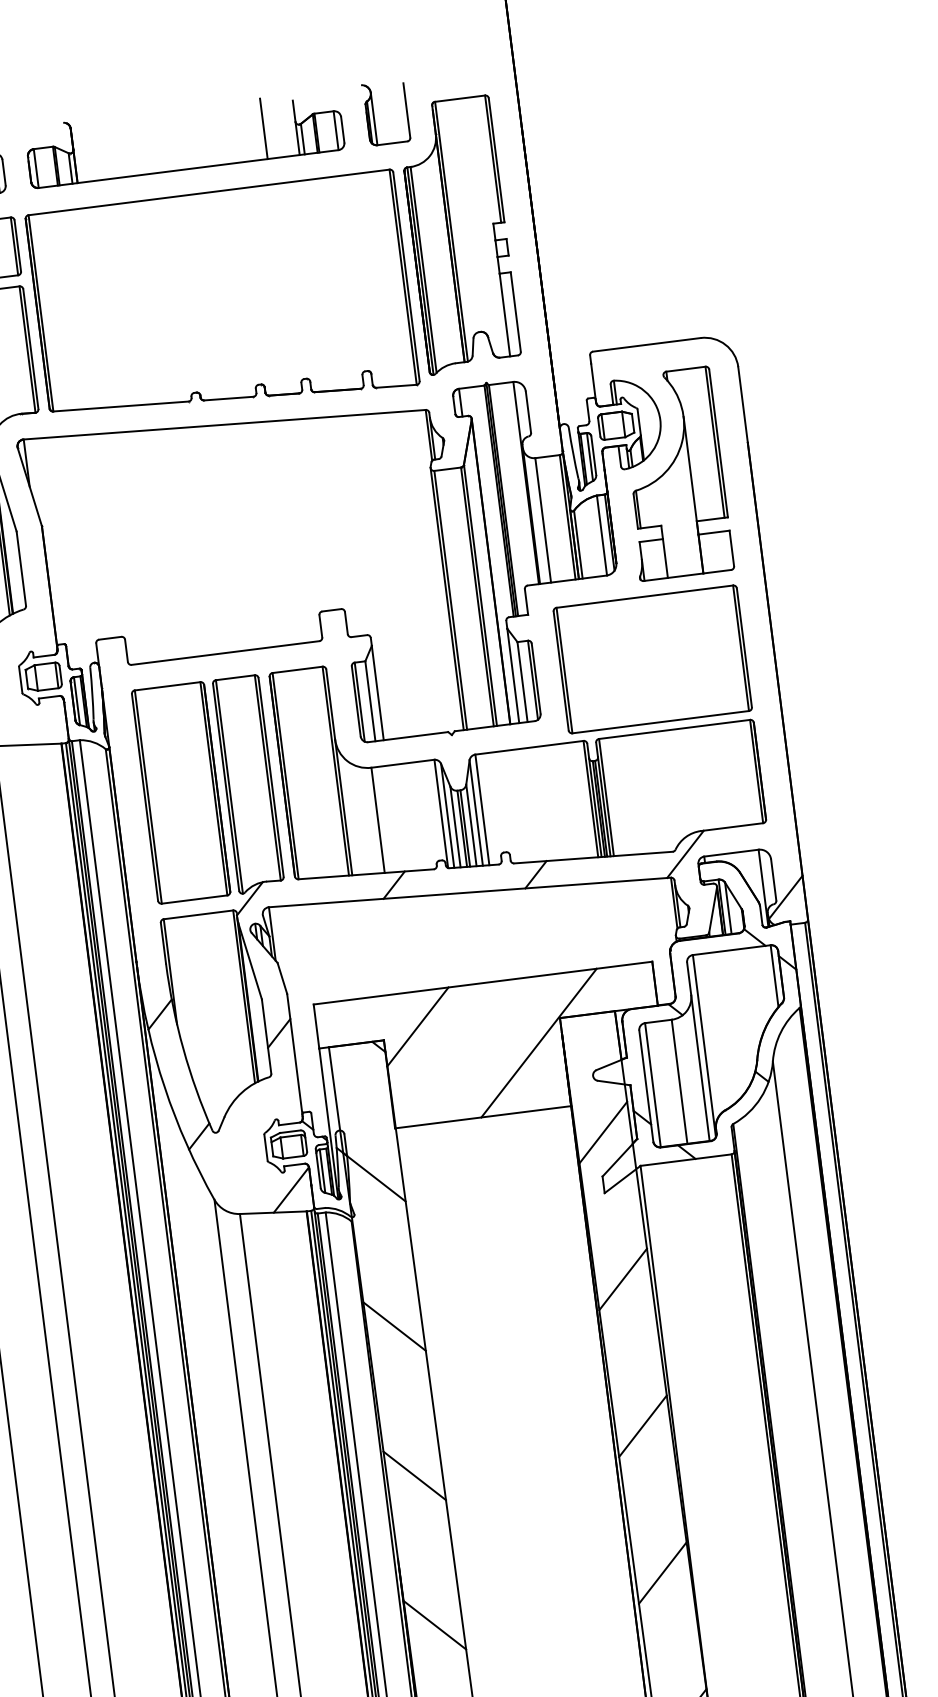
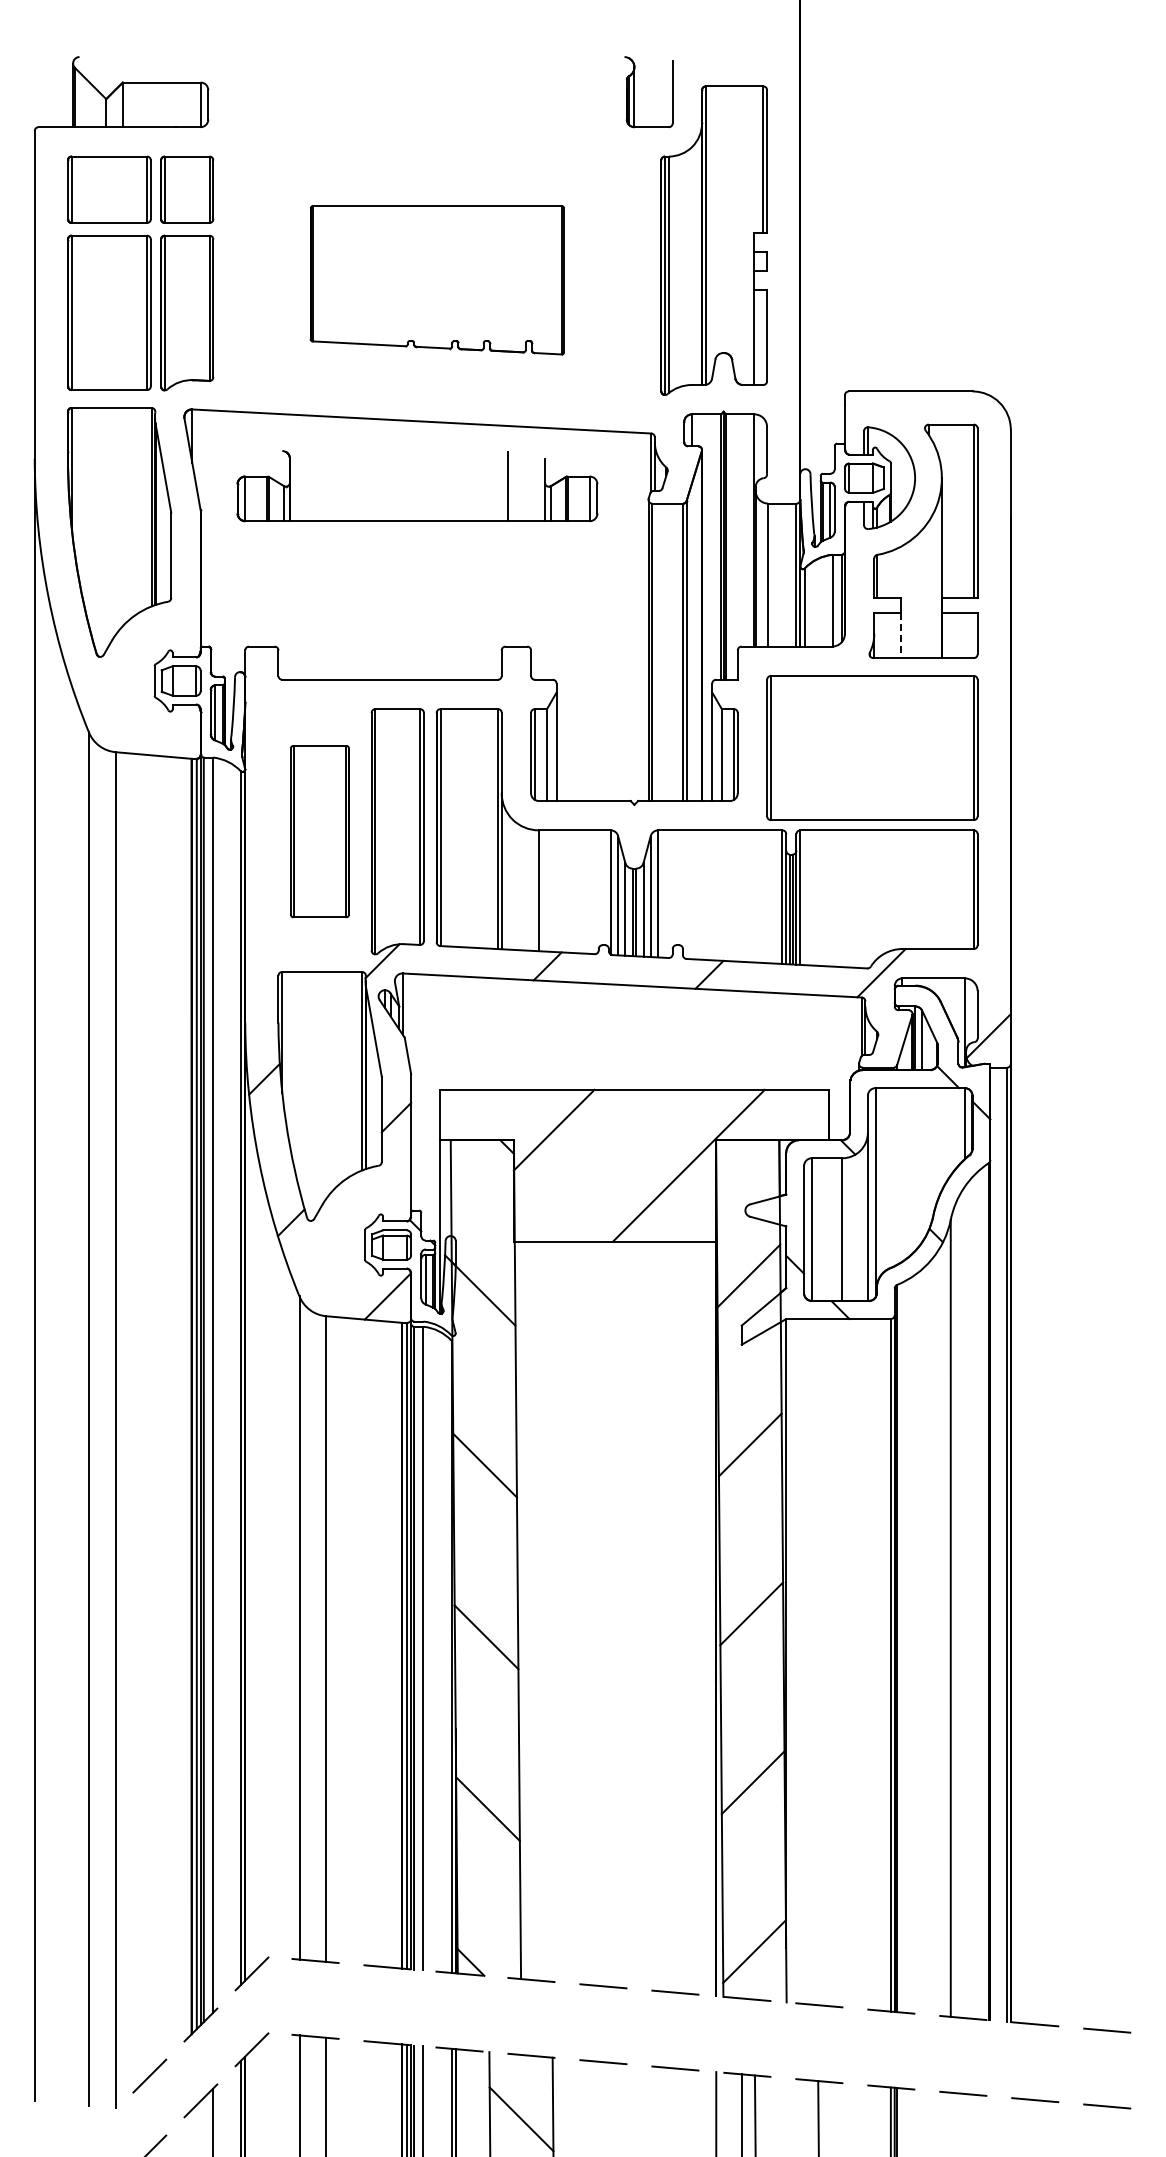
part: (188, 168) -> (417, 520), moved
part: (222, 300) -> (437, 280), size x0.6
line: (665, 559) -> (901, 636), solid -> dashed
part: (180, 792) -> (319, 831), size x0.7

